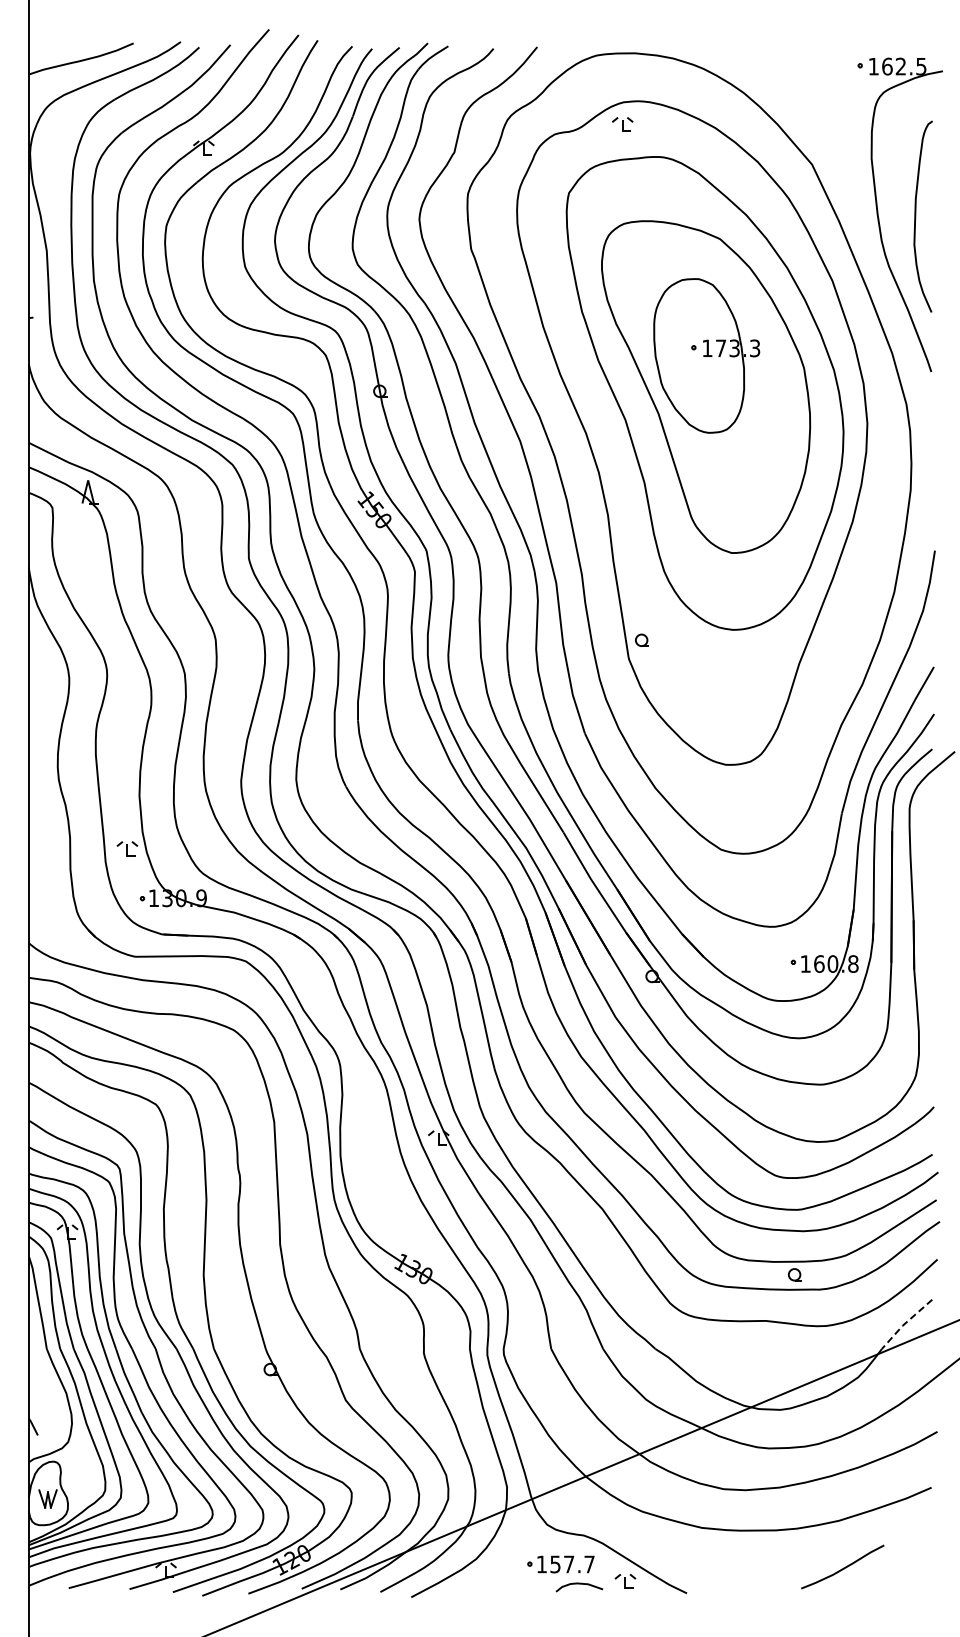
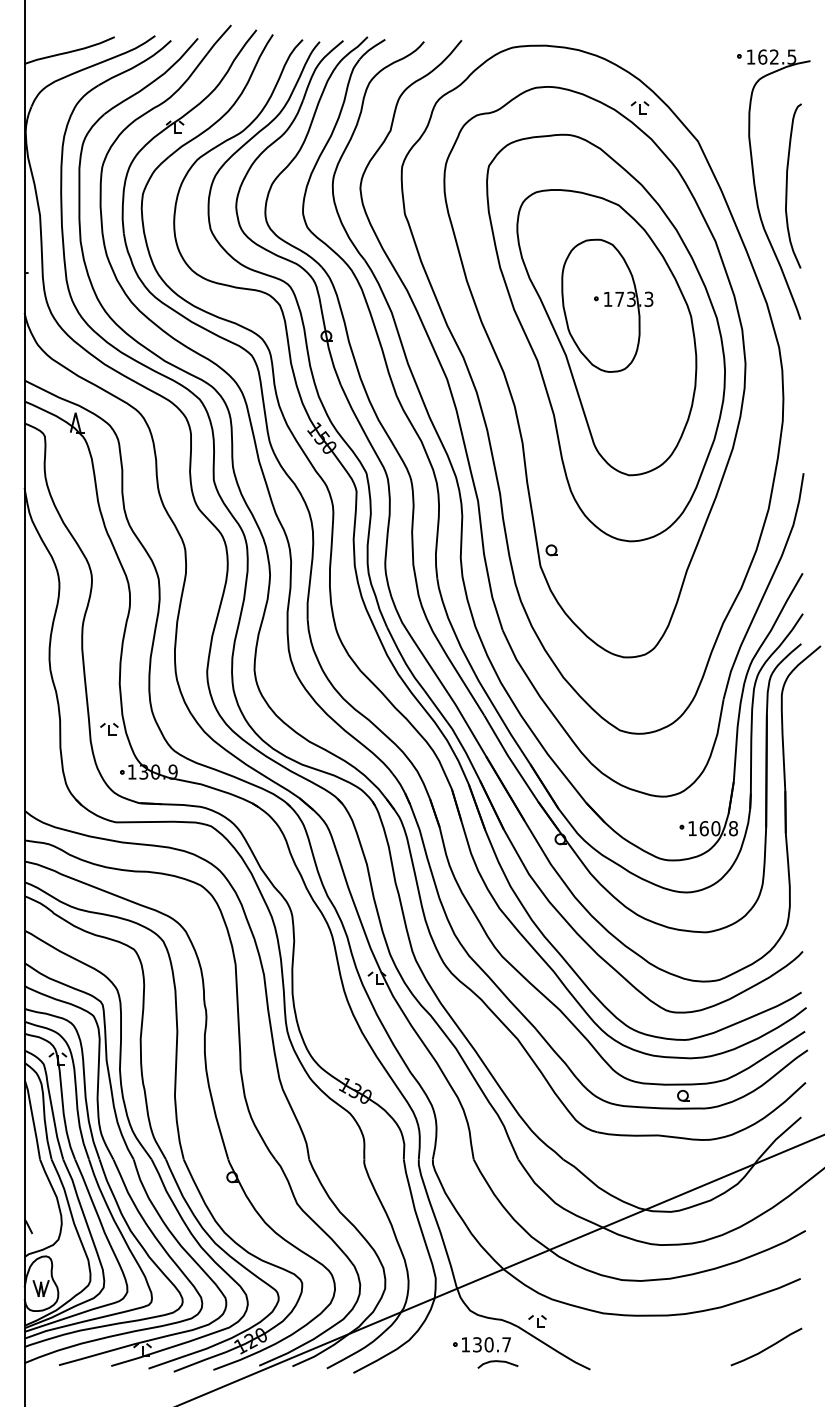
part: (622, 124) -> (639, 107), moved
line: (904, 1323) -> (777, 1137), dashed -> solid
text: (562, 1564) -> (483, 1344), 157.7 -> 130.7
curve: (843, 1567) -> (767, 1347), moved
part: (625, 1581) -> (537, 1321), moved

